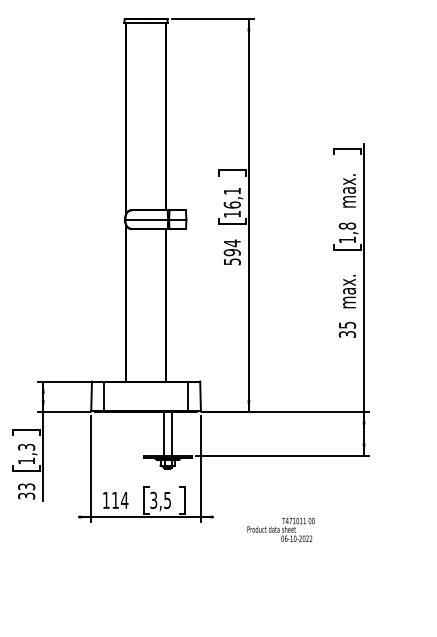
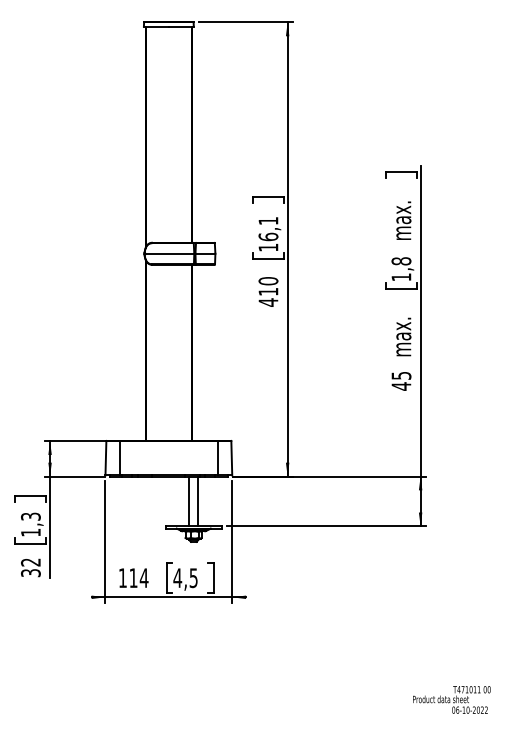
text: (231, 252) -> (267, 291), 594 -> 410
text: (347, 334) -> (401, 386), 35 -> 45
text: (26, 486) -> (30, 562), 33 -> 32
text: (153, 500) -> (177, 578), 3,5 -> 4,5
text: (280, 529) -> (451, 699), moved

